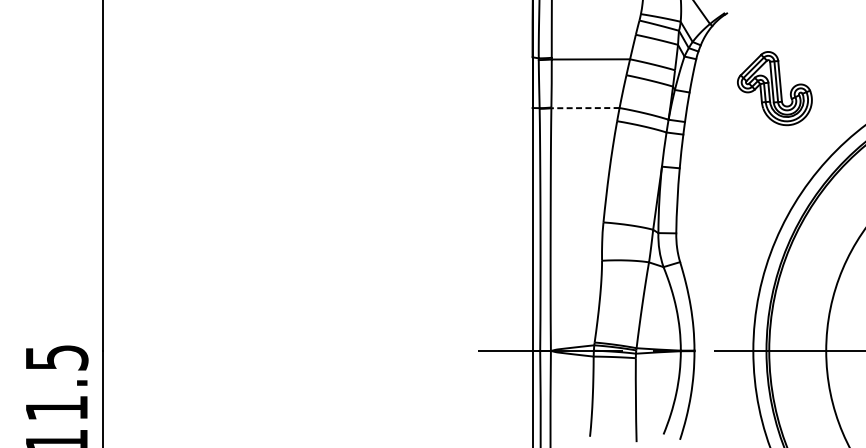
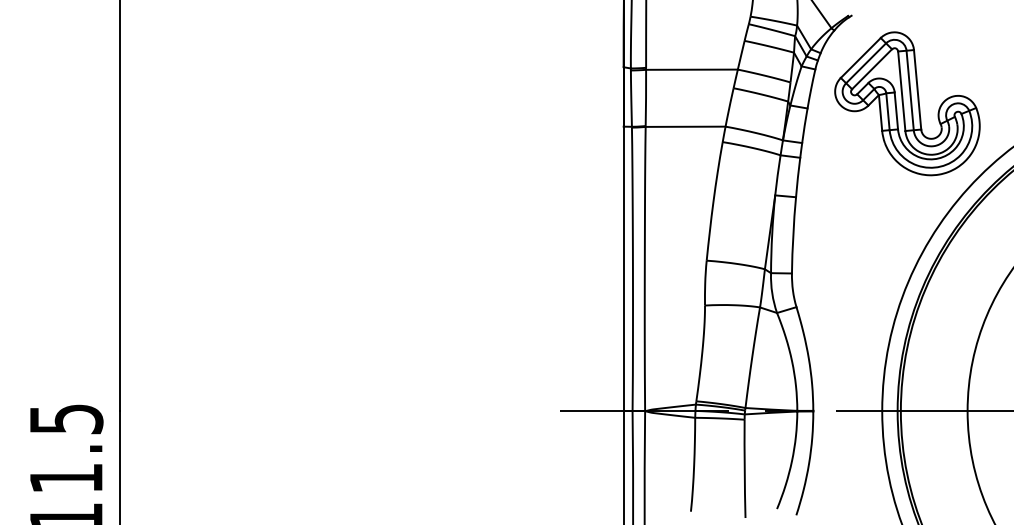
part: (774, 88) -> (907, 103), size x1.67
line: (585, 107) -> (685, 126), dashed -> solid

